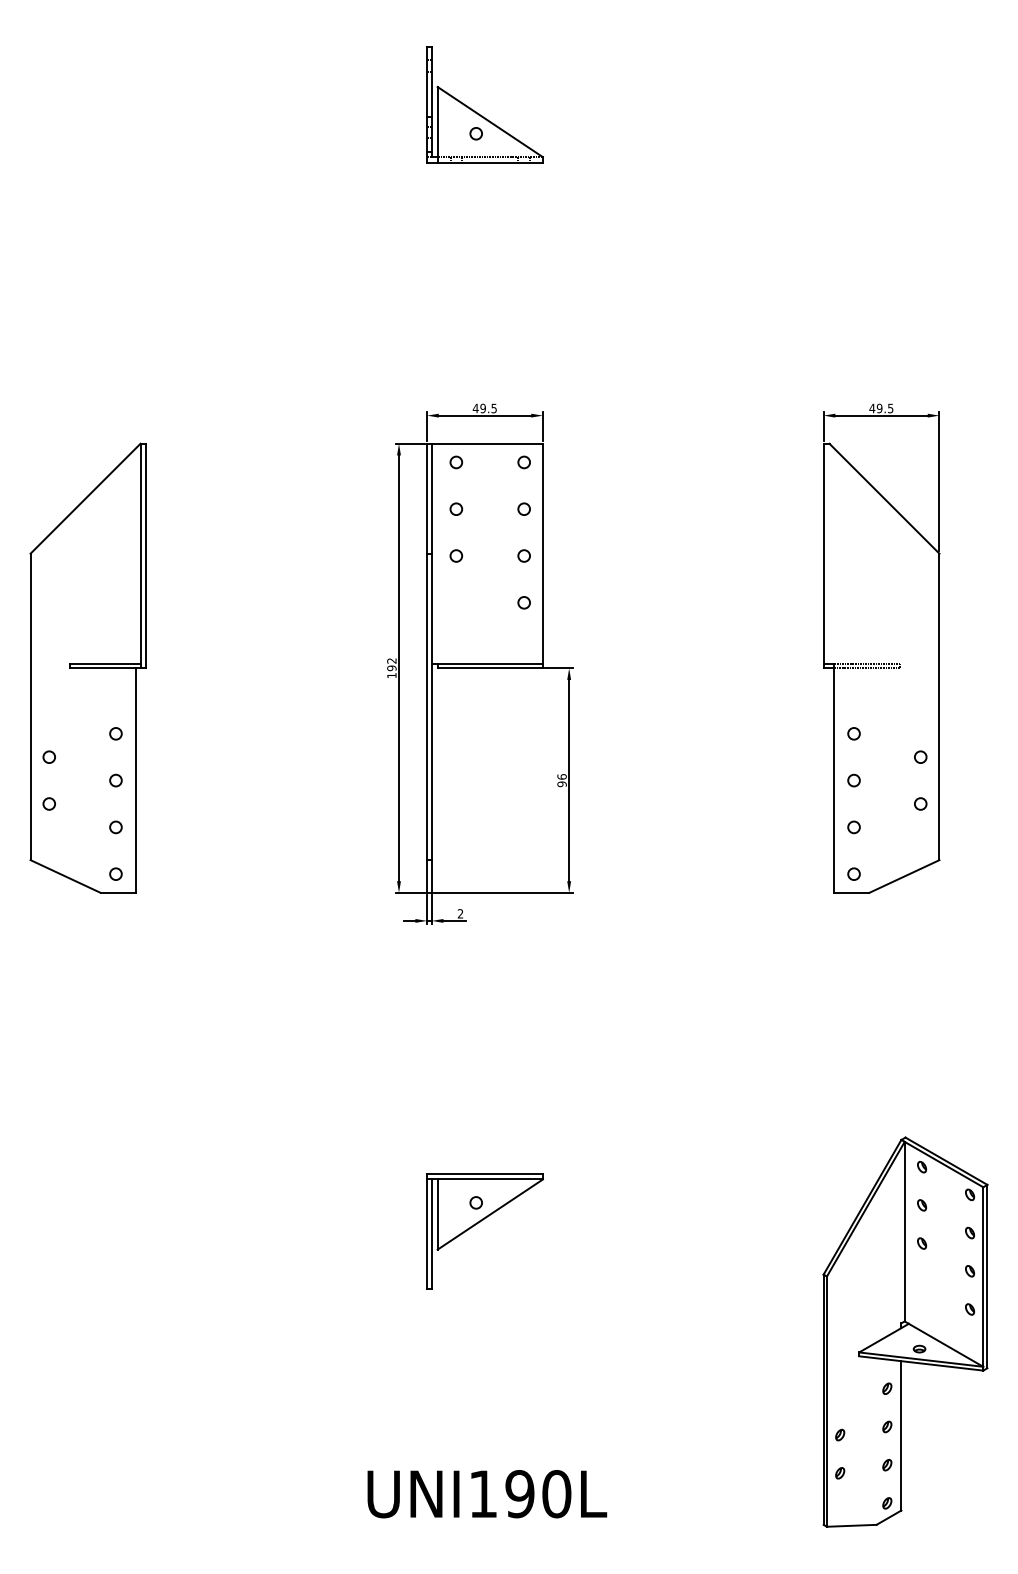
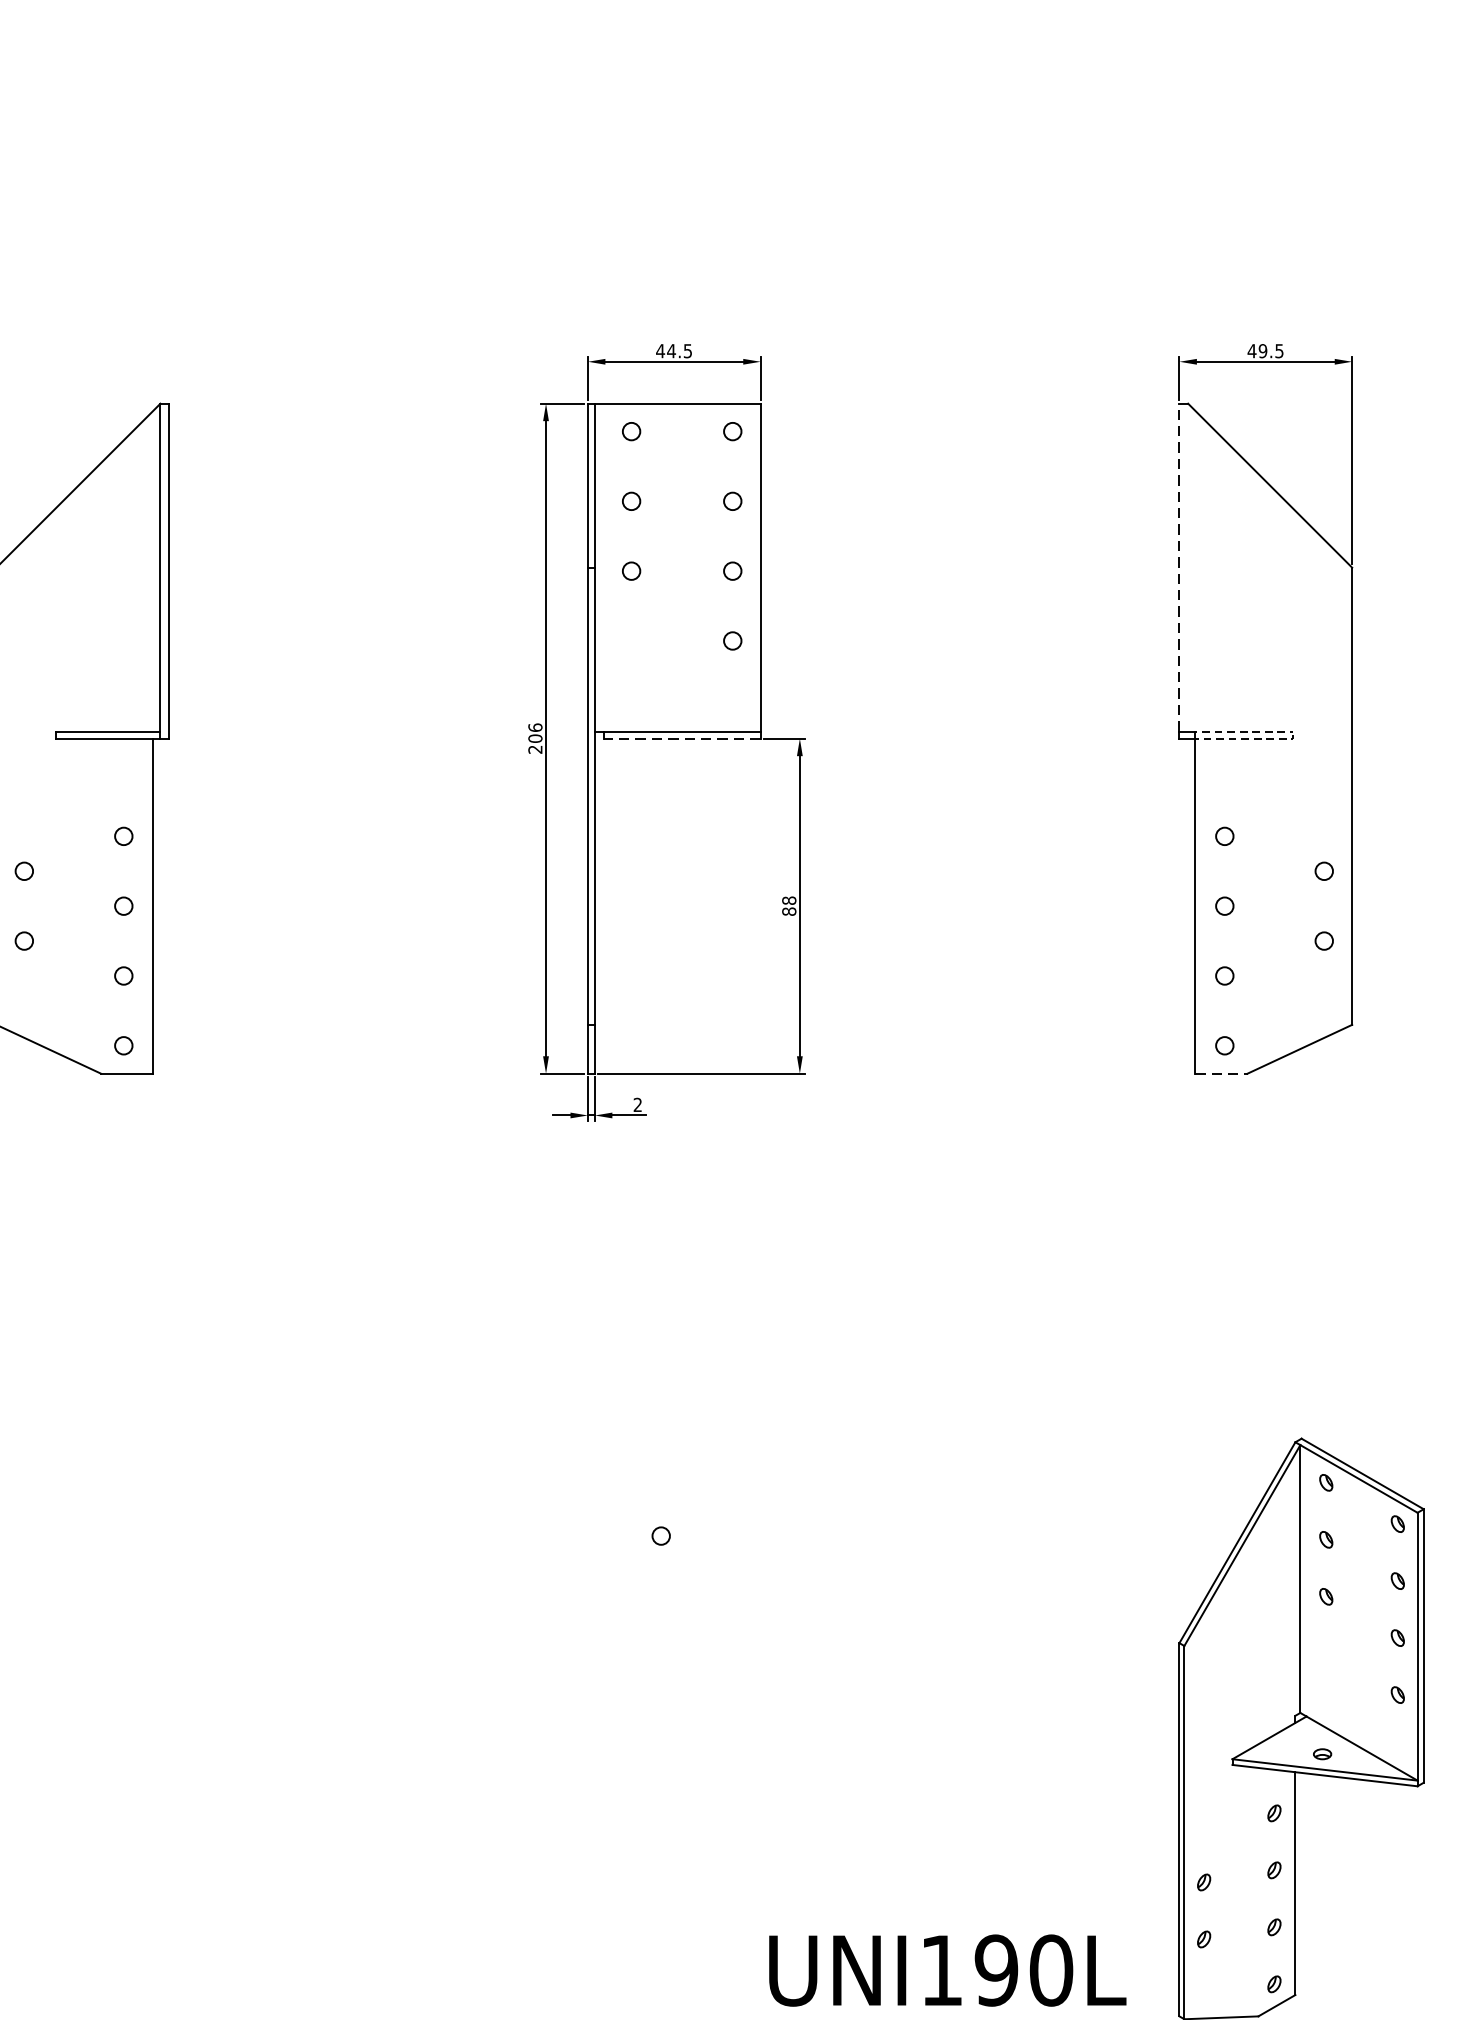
text: (483, 408) -> (672, 351), 49.5 -> 44.5
line: (823, 553) -> (1179, 567), solid -> dashed
text: (391, 668) -> (534, 738), 192 -> 206
line: (490, 668) -> (682, 738), solid -> dashed
text: (561, 780) -> (788, 906), 96 -> 88
line: (851, 892) -> (1221, 1073), solid -> dashed
part: (480, 1222) -> (667, 1565), removed
text: (487, 1494) -> (948, 1971), moved

